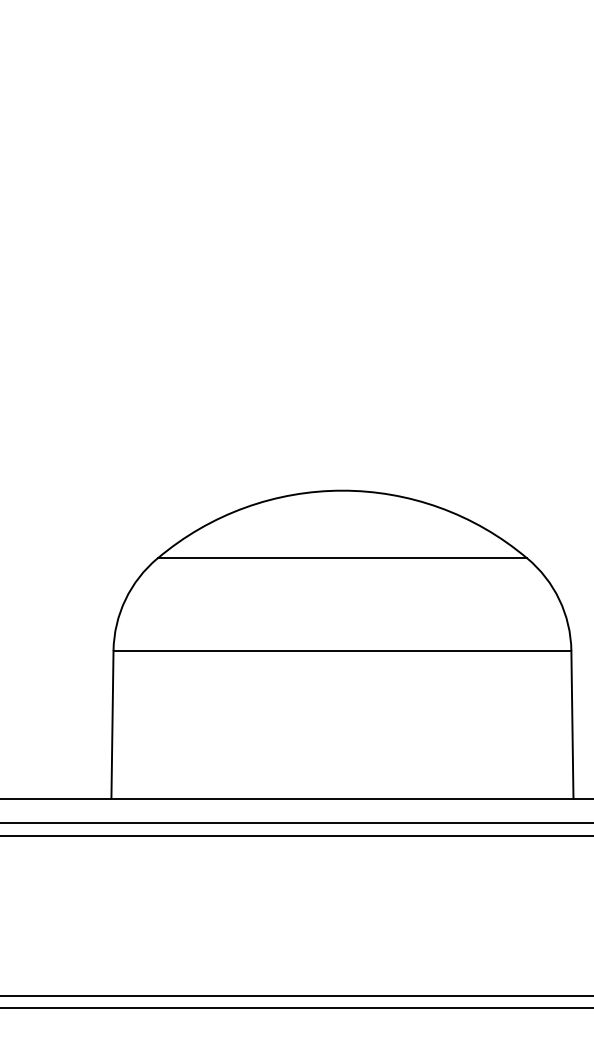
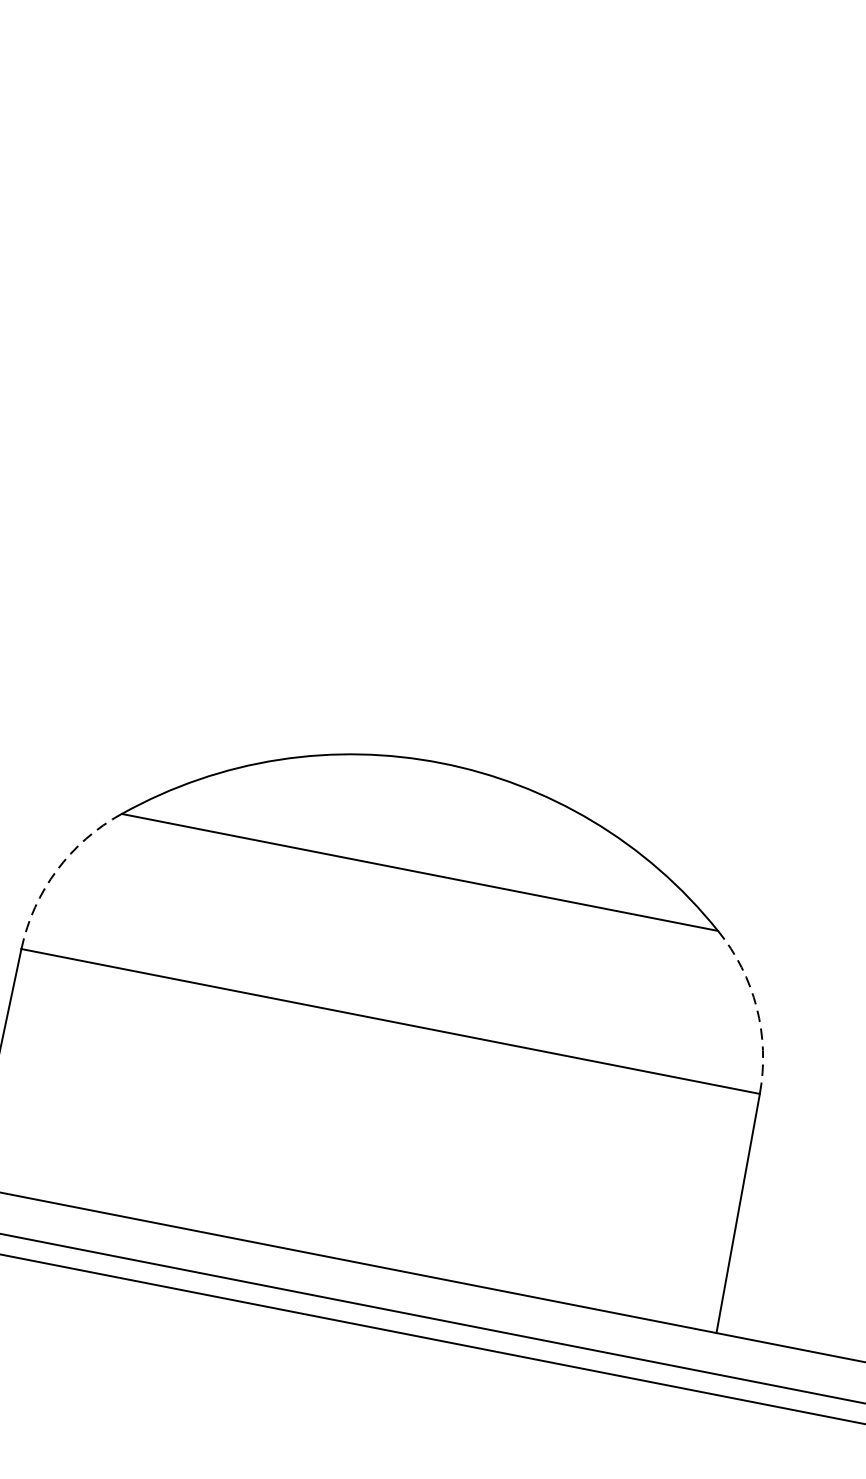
arc: (125, 599) -> (56, 870), solid -> dashed
arc: (559, 599) -> (756, 1007), solid -> dashed

